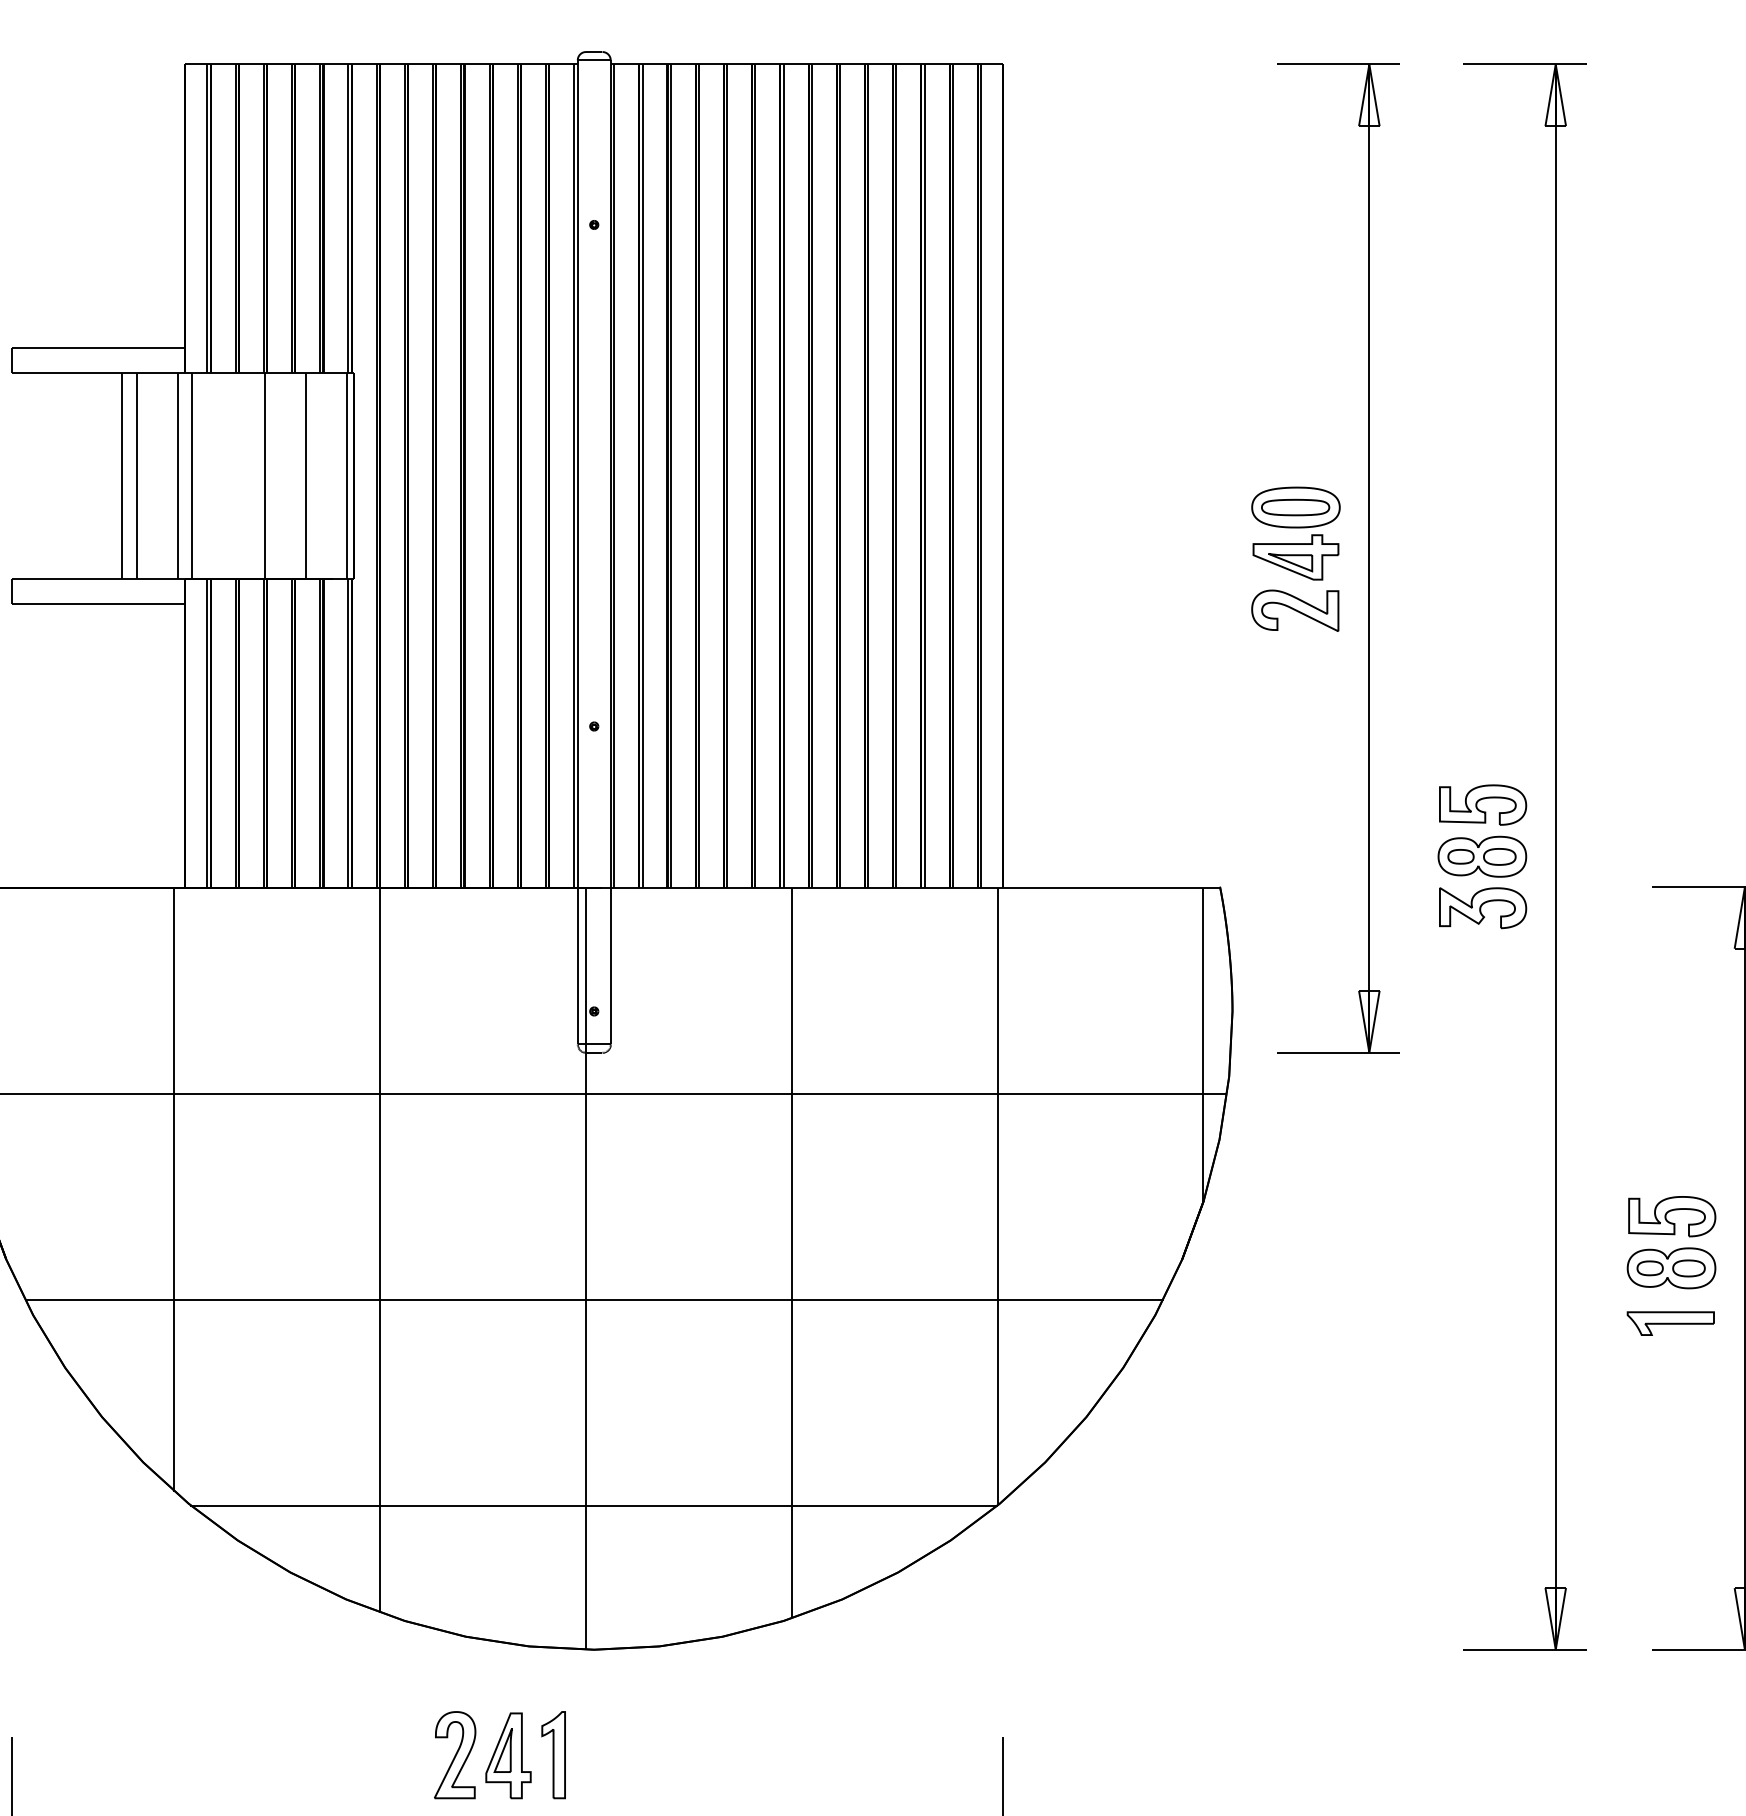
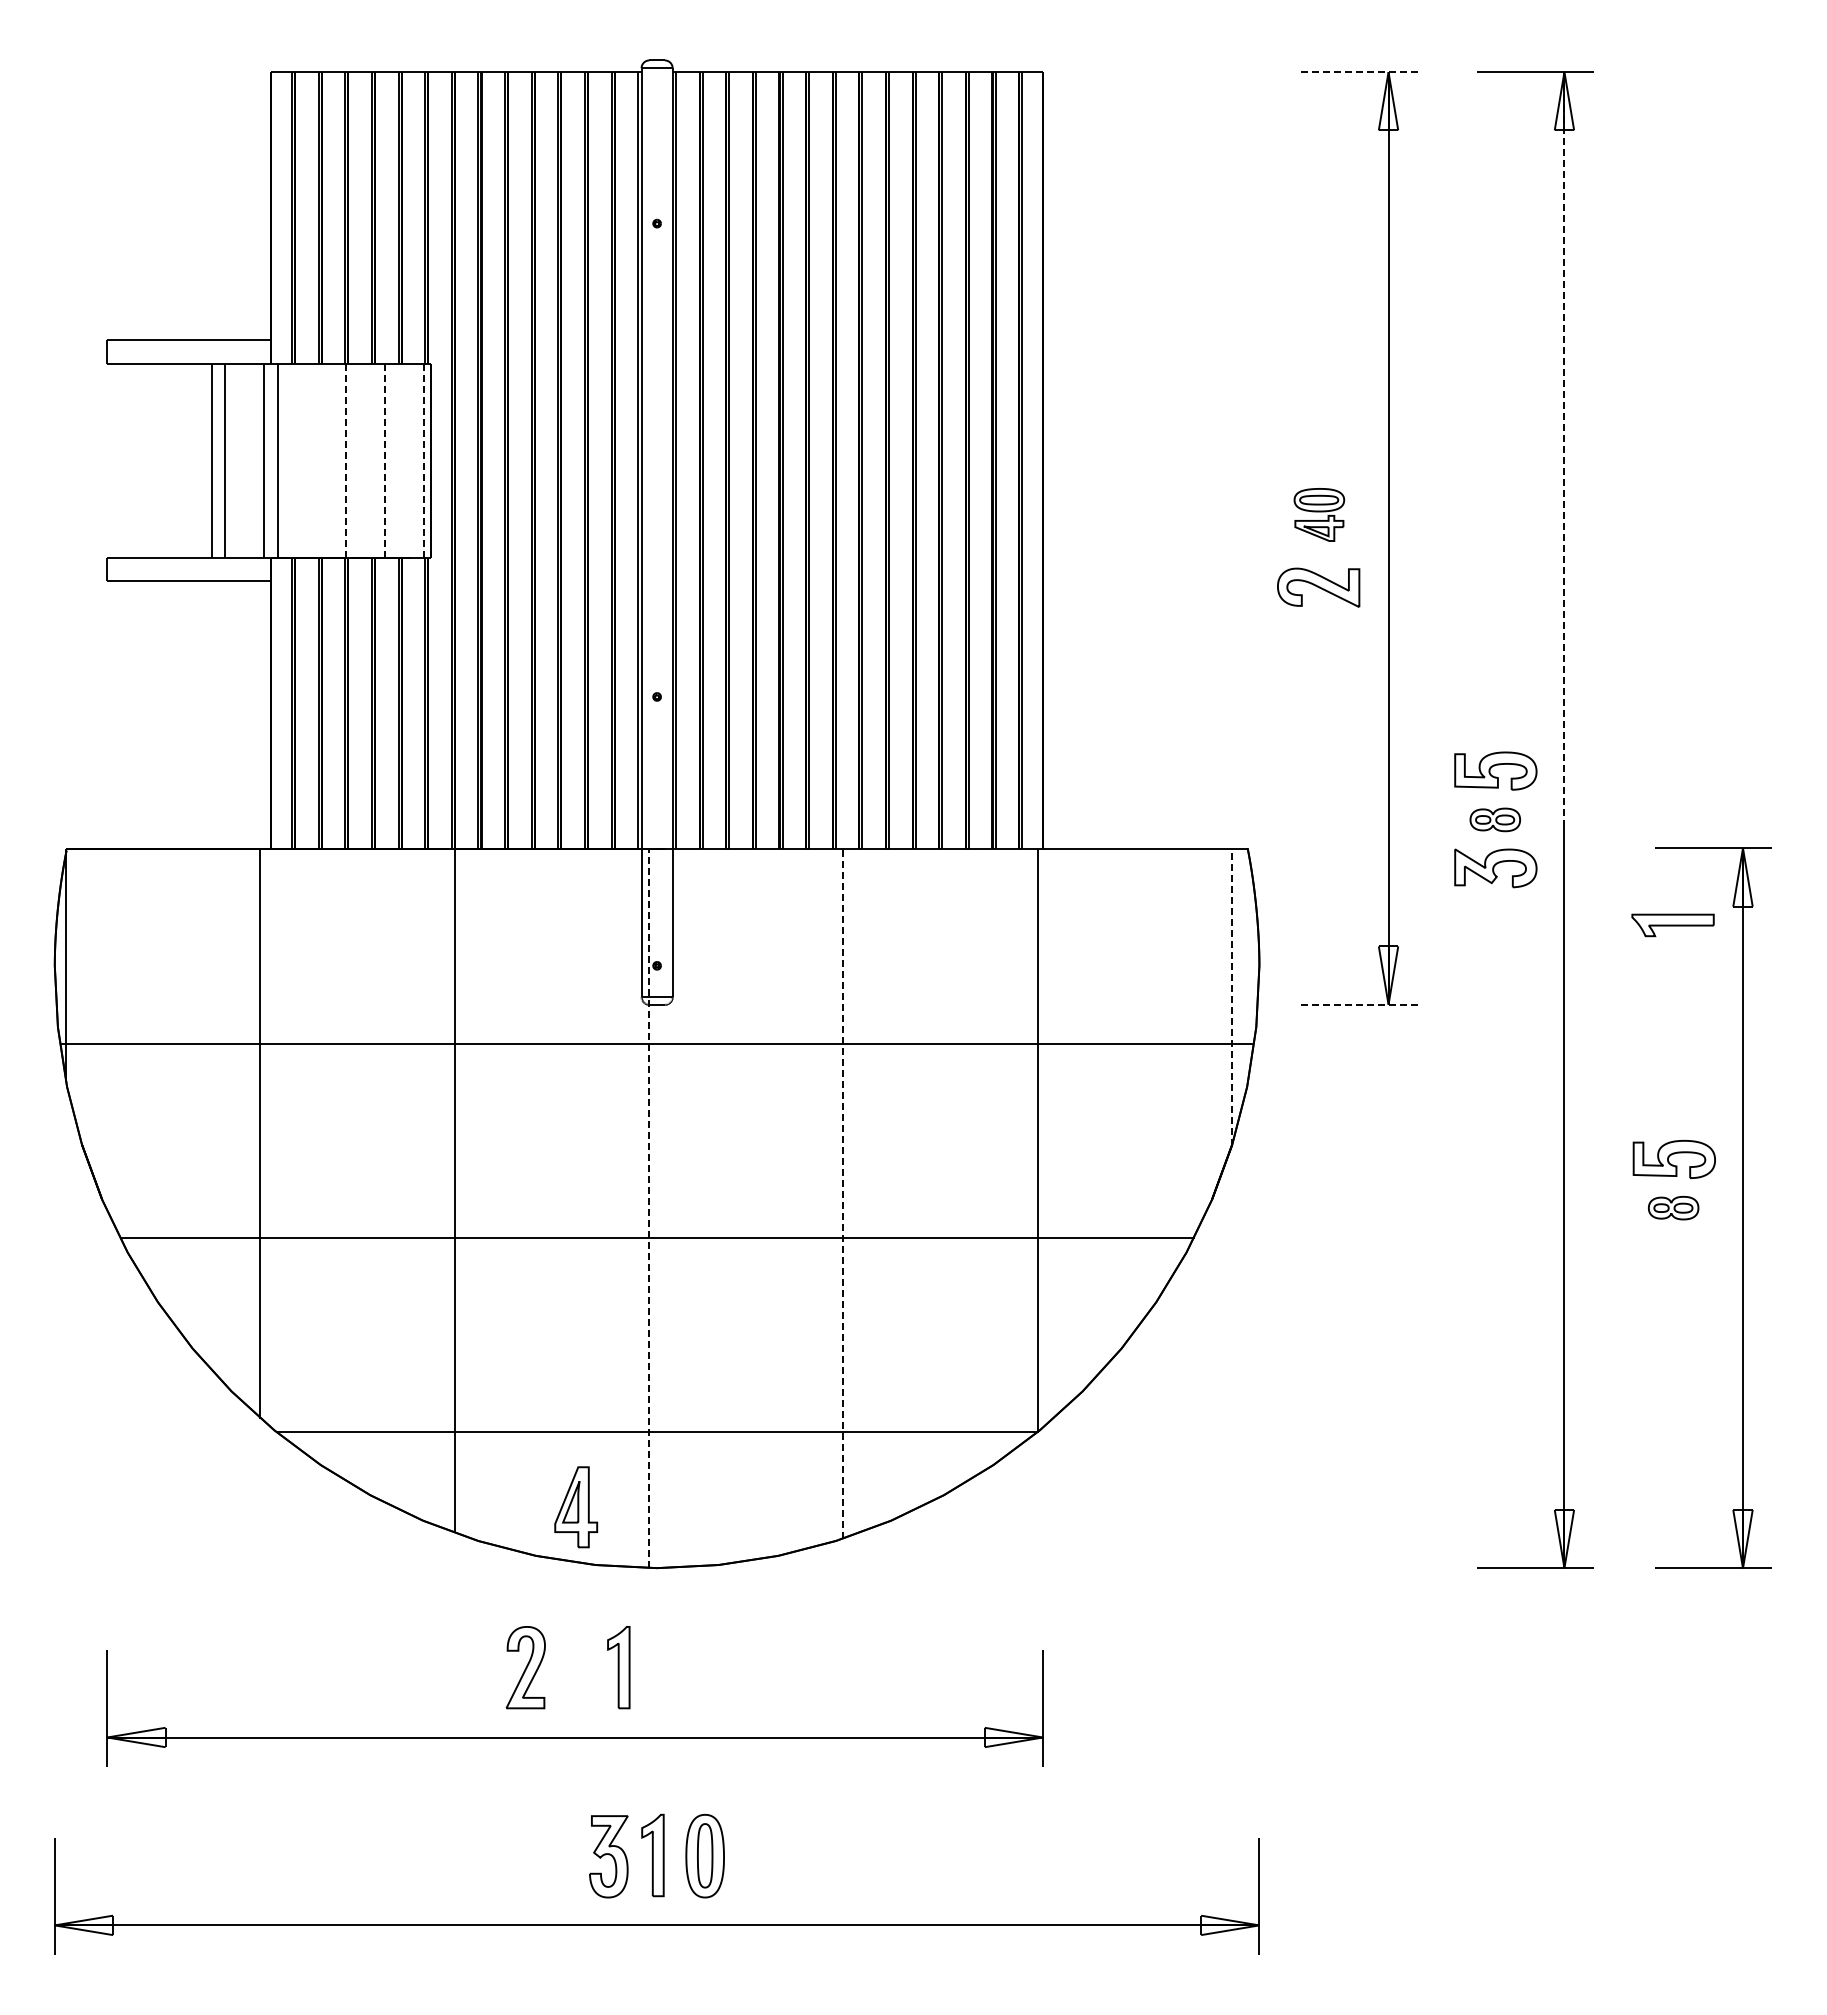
line: (1338, 64) -> (1359, 72), solid -> dashed
line: (1555, 461) -> (1564, 446), solid -> dashed
line: (265, 475) -> (346, 460), solid -> dashed
line: (306, 475) -> (385, 460), solid -> dashed
line: (346, 475) -> (423, 460), solid -> dashed
part: (1296, 533) -> (1319, 514), size x0.6
part: (1482, 856) -> (1495, 819), size x0.6
line: (1202, 1043) -> (1231, 996), solid -> dashed
line: (1338, 1052) -> (1359, 1004), solid -> dashed
line: (791, 1252) -> (843, 1193), solid -> dashed
part: (1671, 1267) -> (1673, 1207), size x0.6
line: (586, 1268) -> (649, 1208), solid -> dashed
part: (1670, 1323) -> (1672, 925), moved
part: (508, 1756) -> (576, 1507), moved

